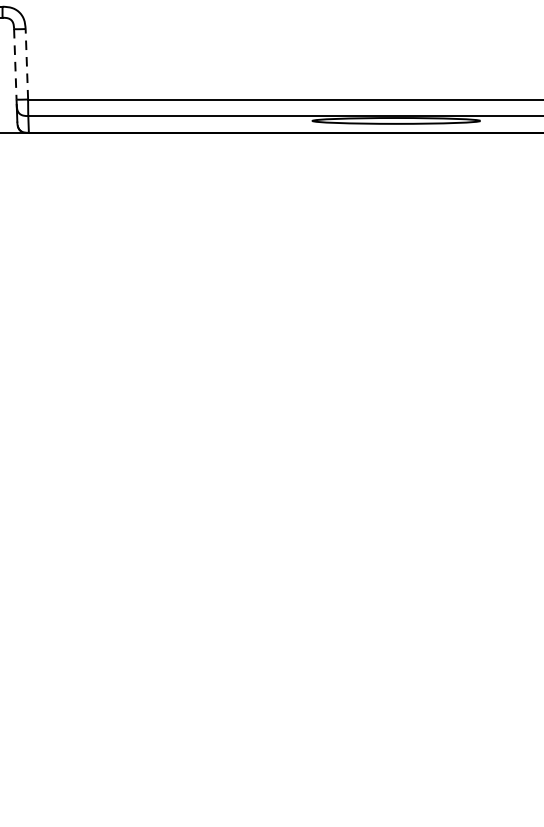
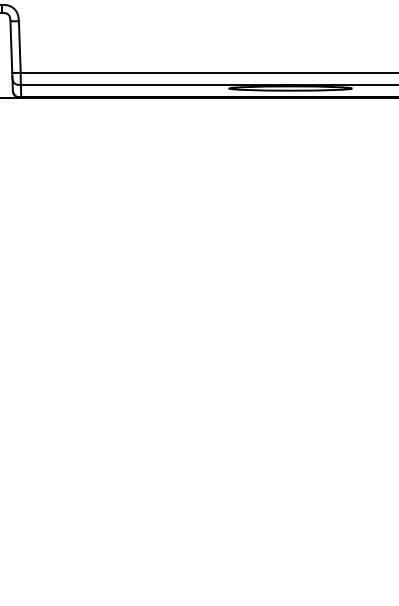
line: (15, 63) -> (11, 46), dashed -> solid
line: (26, 64) -> (19, 47), dashed -> solid

